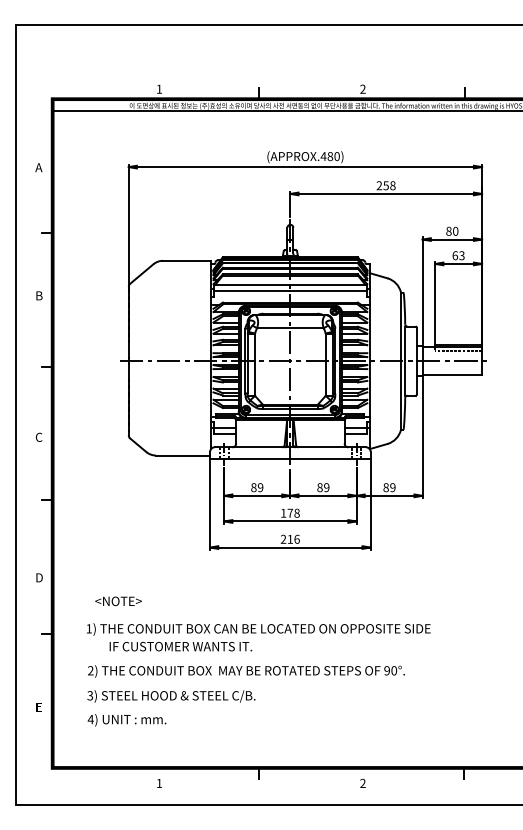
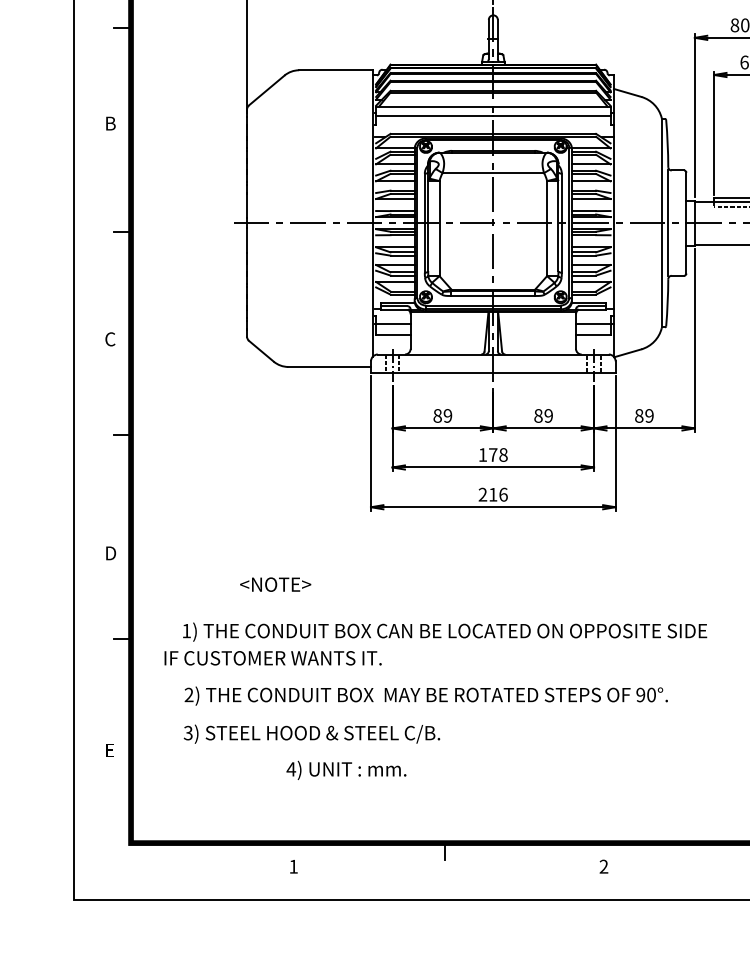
text: (118, 601) -> (275, 584), moved
text: (180, 646) -> (272, 658), moved
text: (126, 720) -> (345, 770), moved

